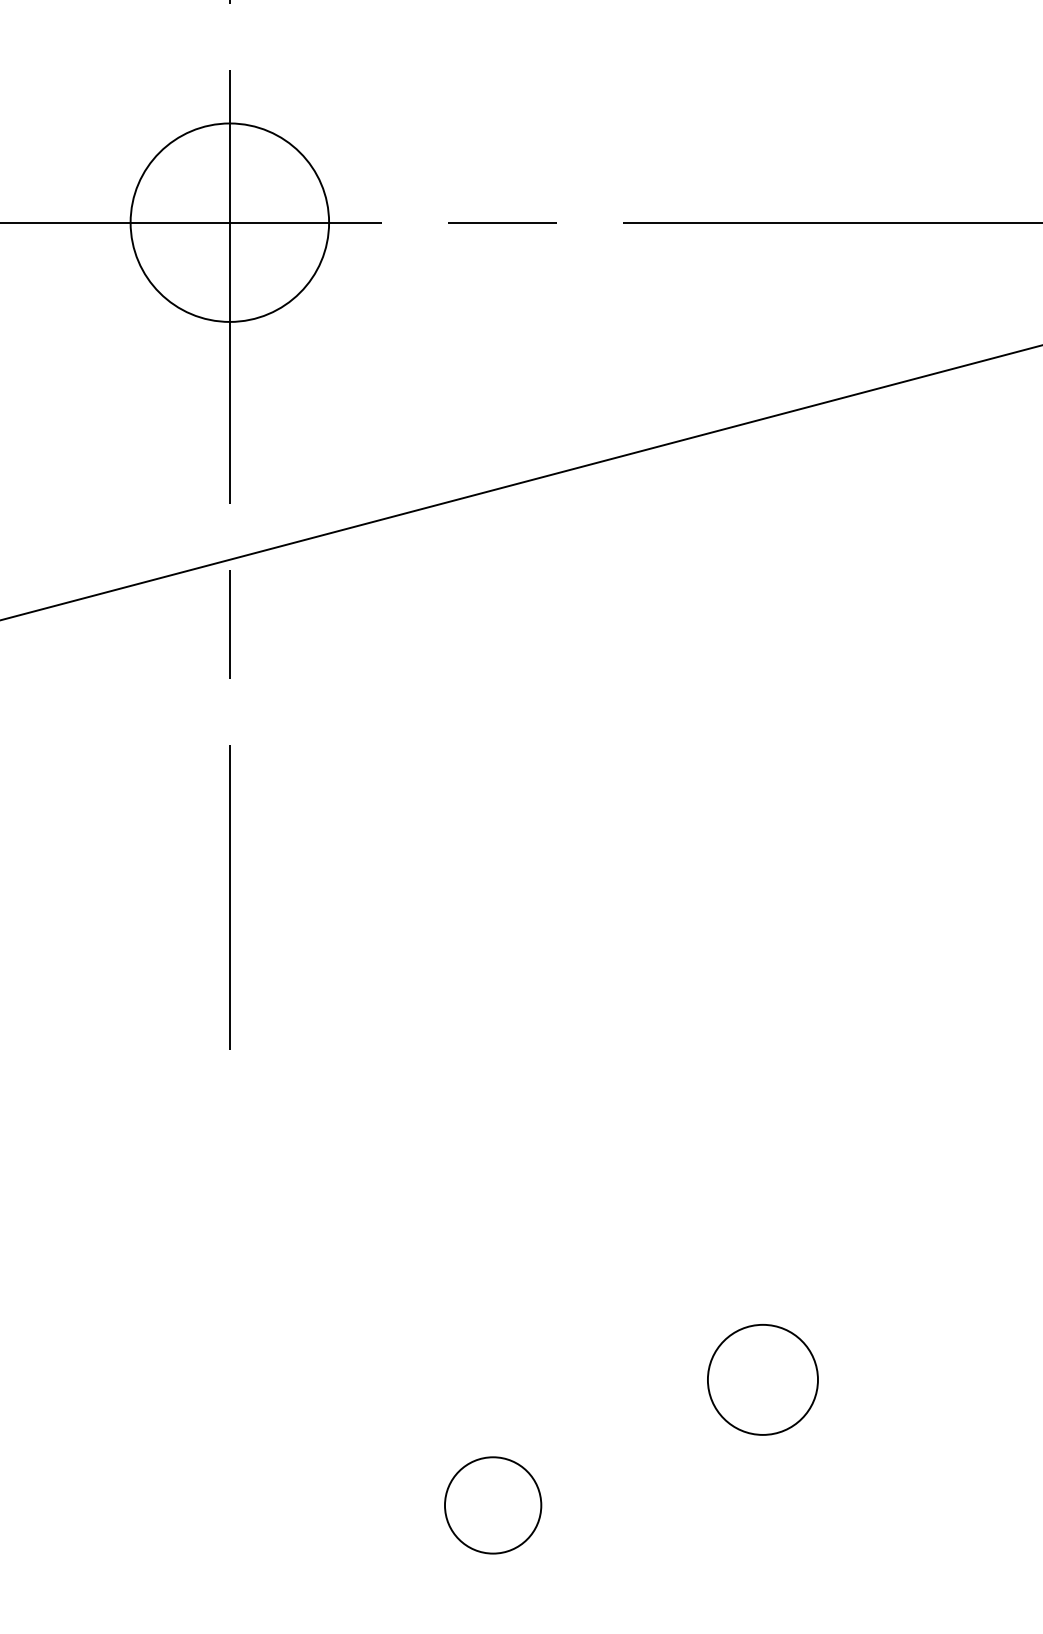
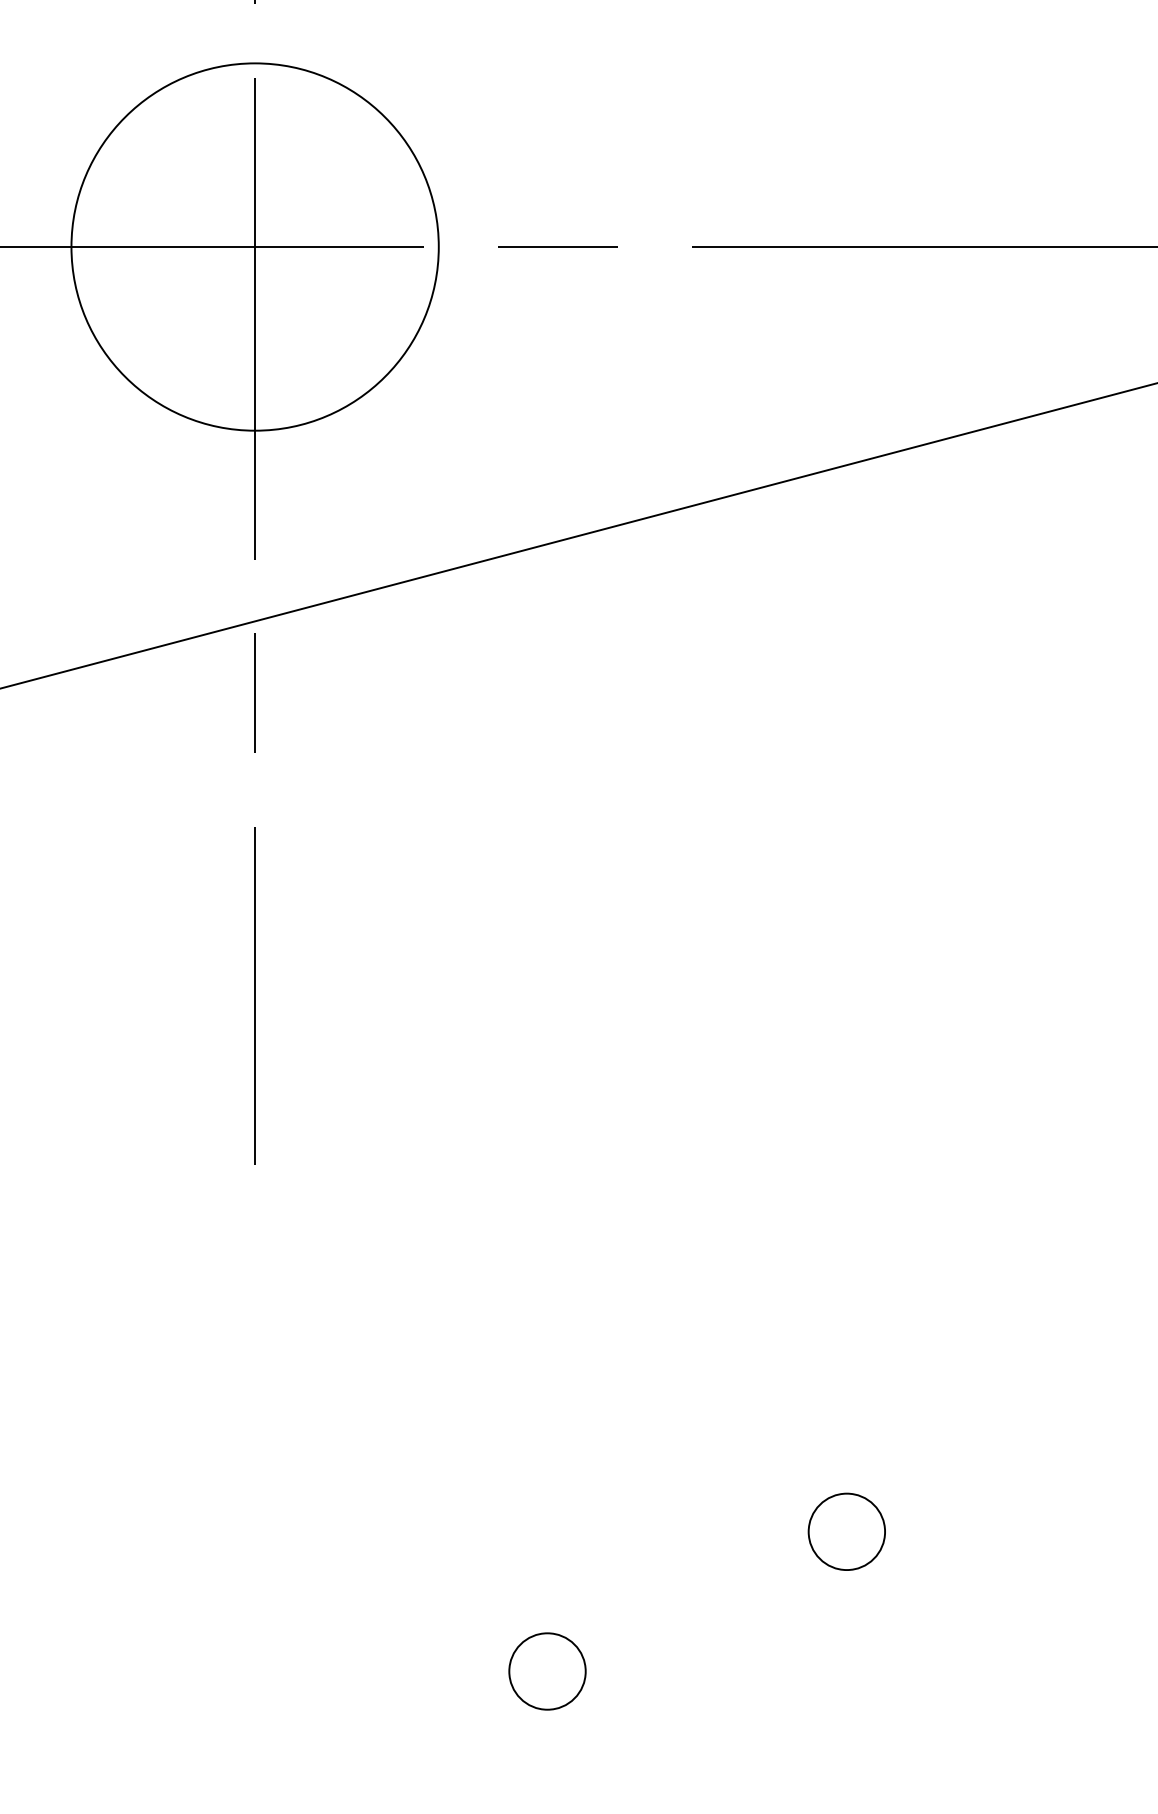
circle: (229, 222) -> (254, 246), size x1.67
circle: (762, 1379) -> (846, 1531), size x0.62
circle: (493, 1505) -> (547, 1671), size x0.71

